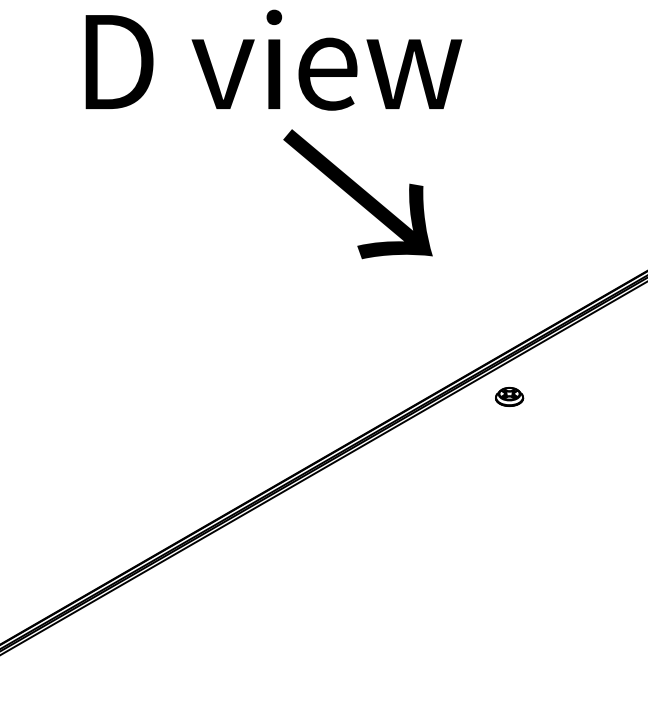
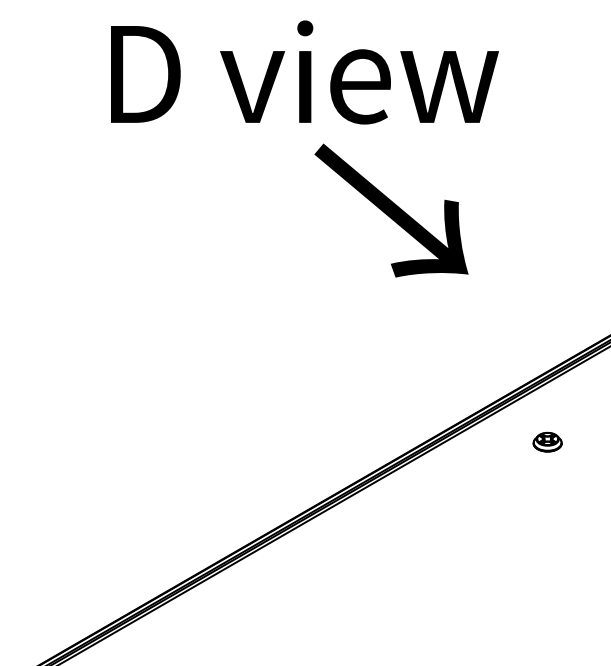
part: (509, 396) -> (547, 441), moved

